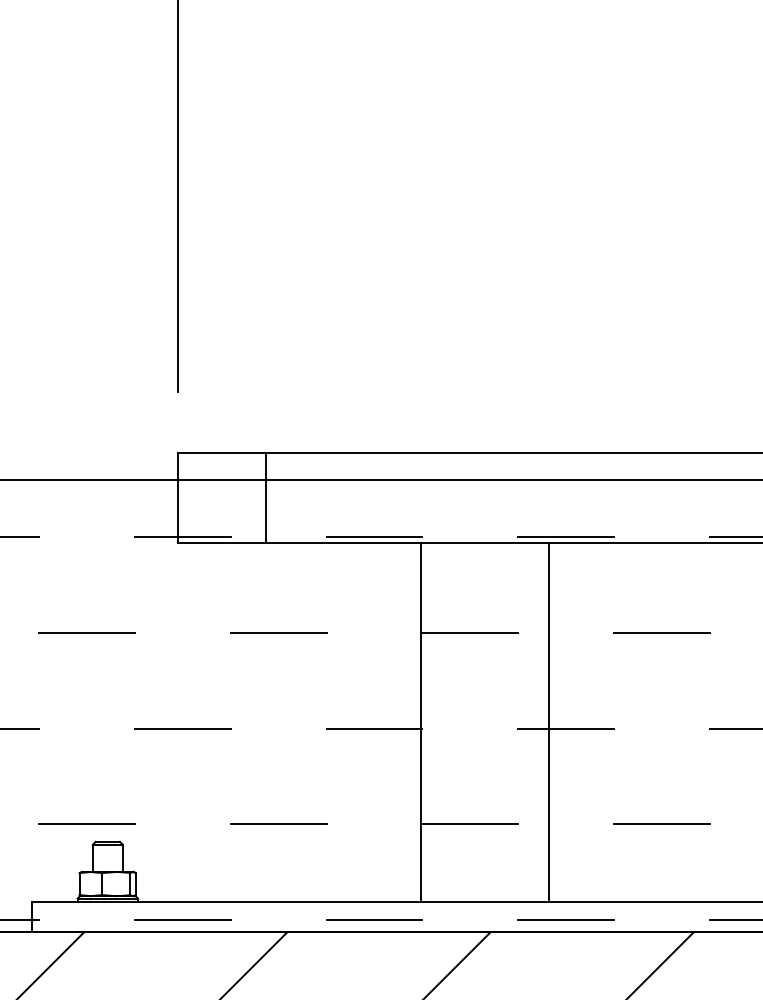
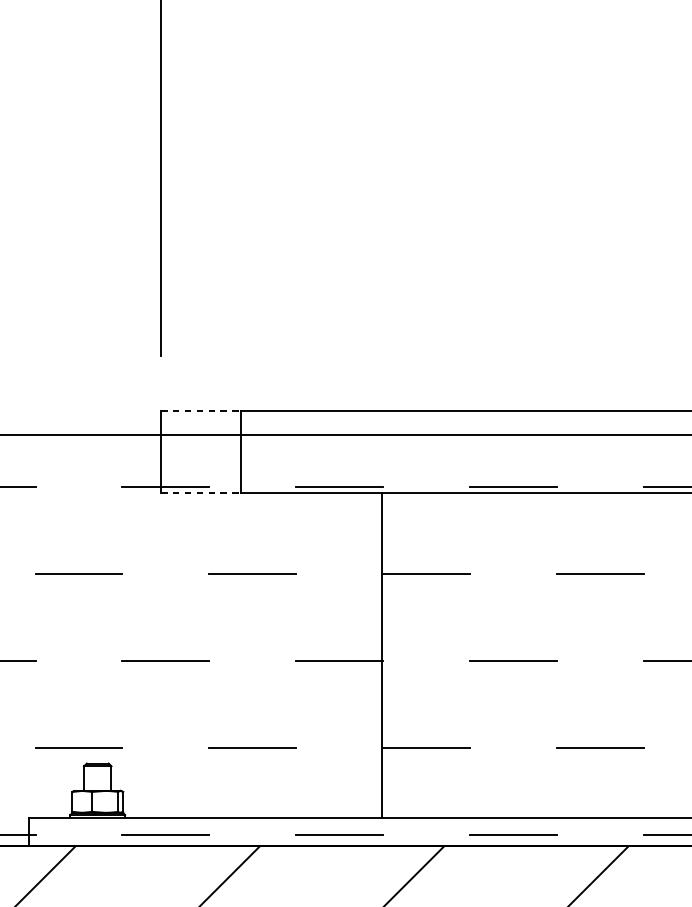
line: (222, 452) -> (201, 410), solid -> dashed
line: (222, 543) -> (201, 492), solid -> dashed
line: (548, 722) -> (497, 655), removed

